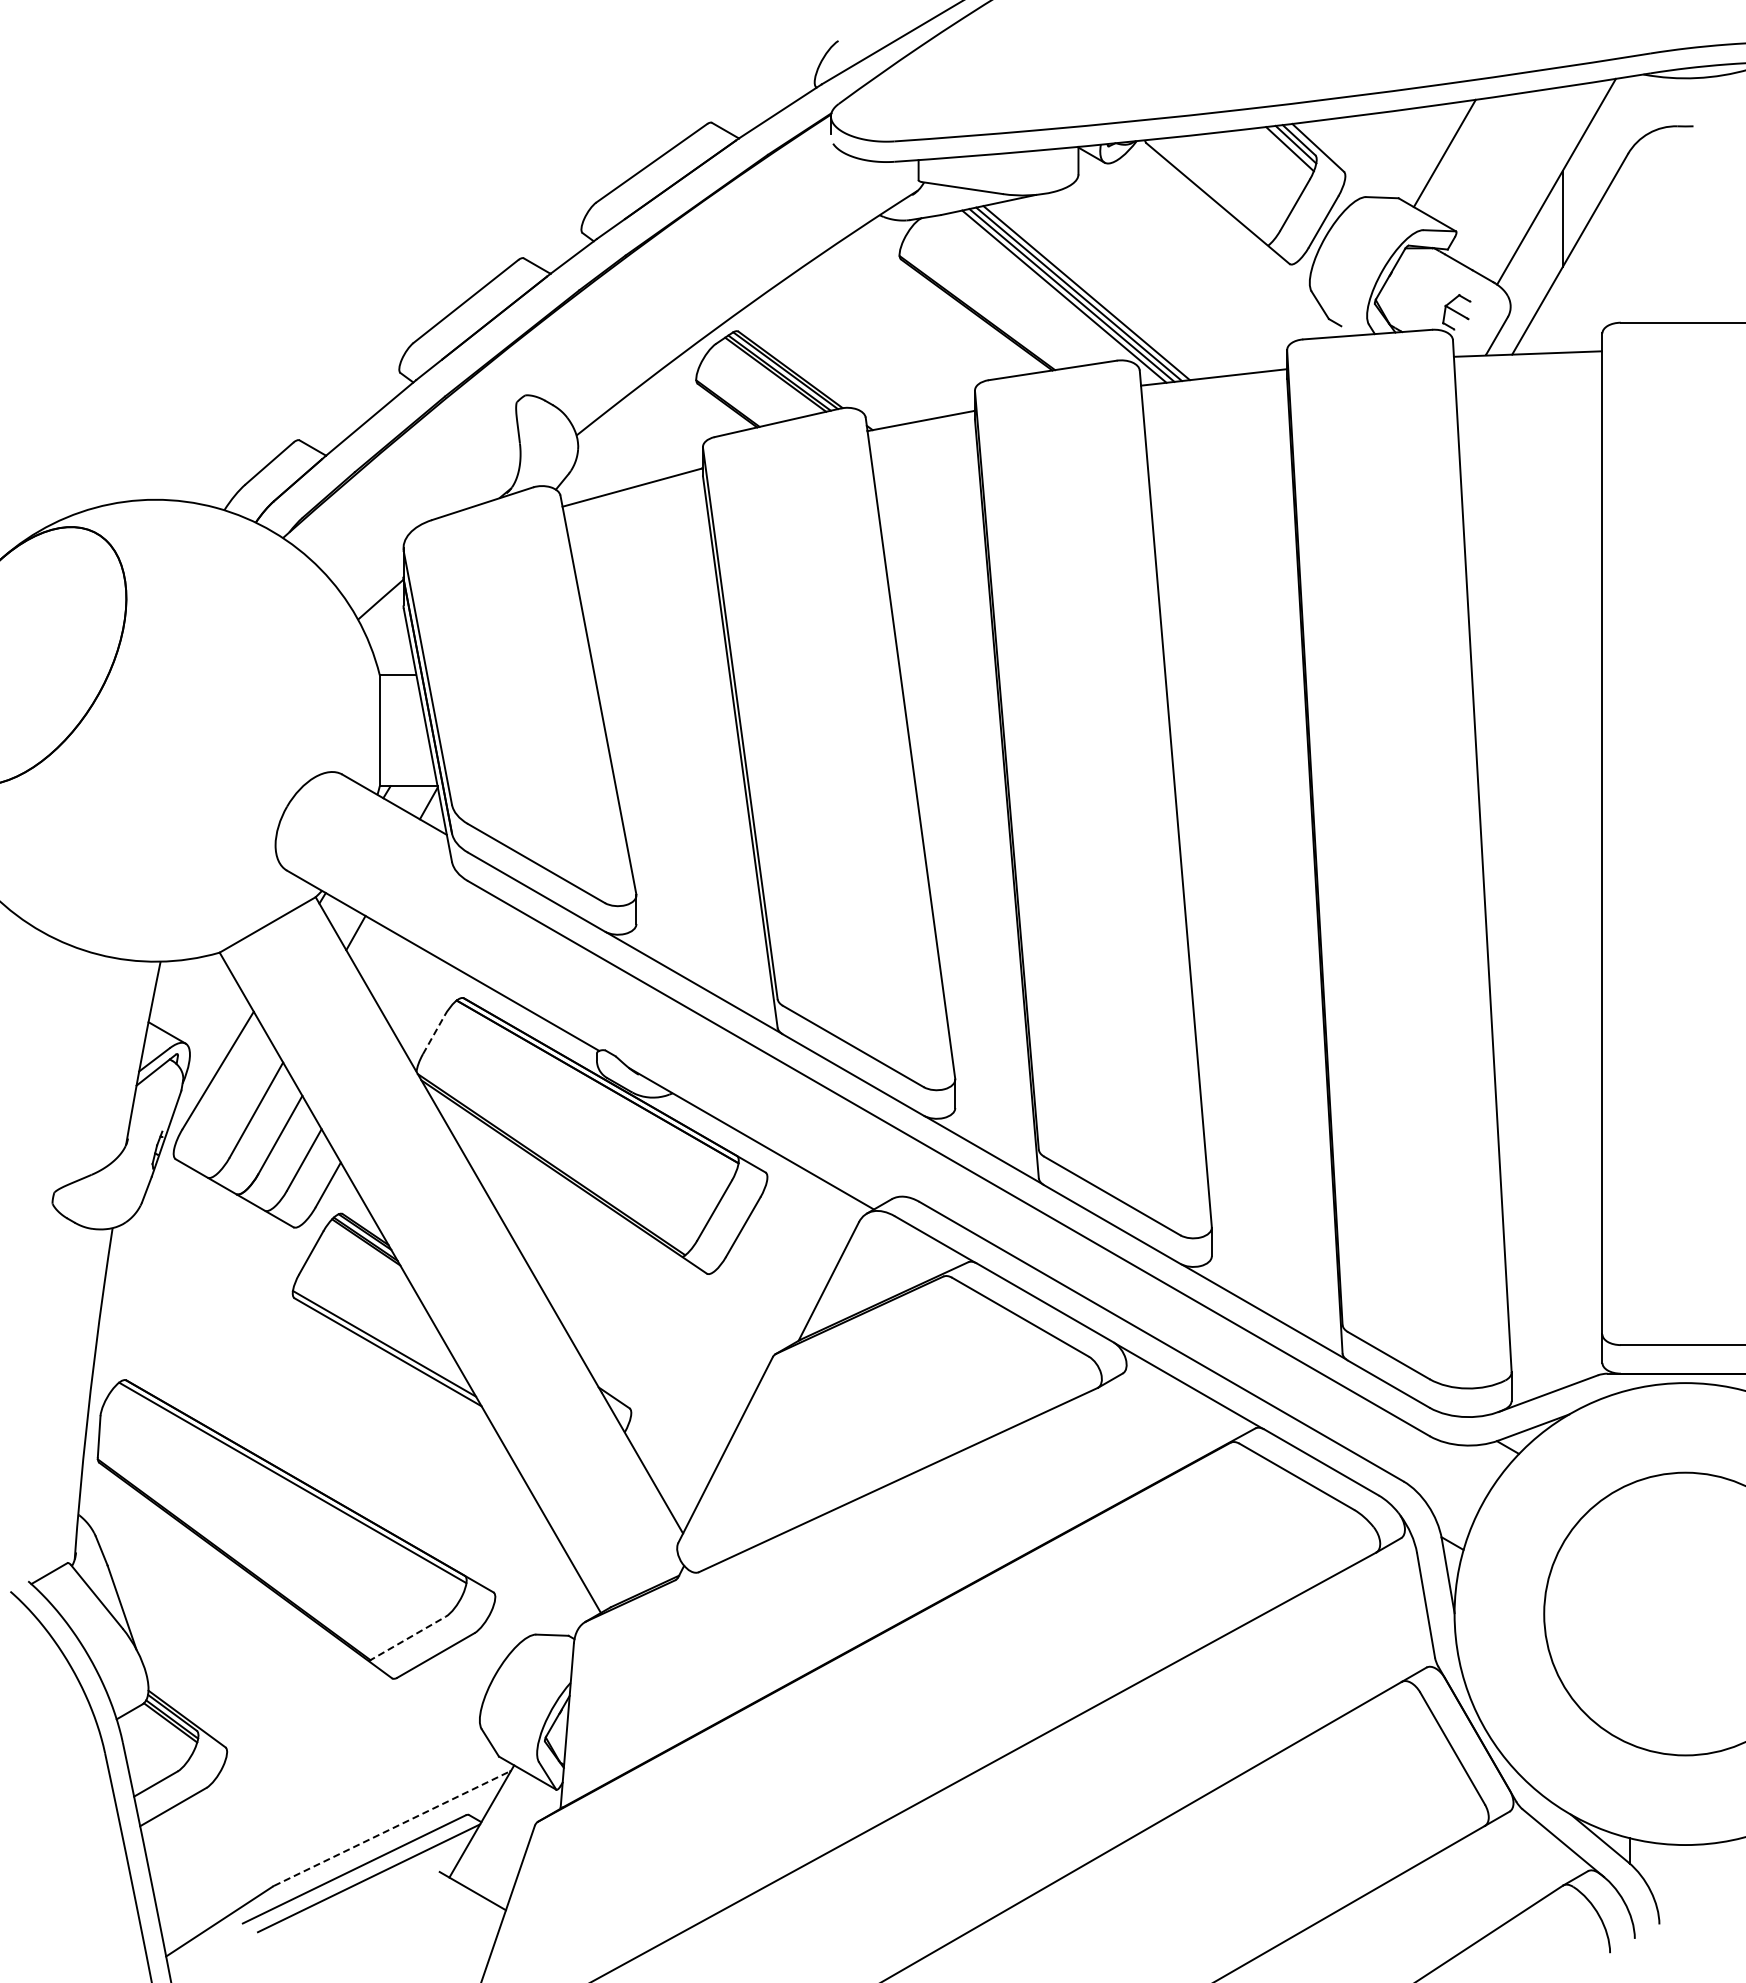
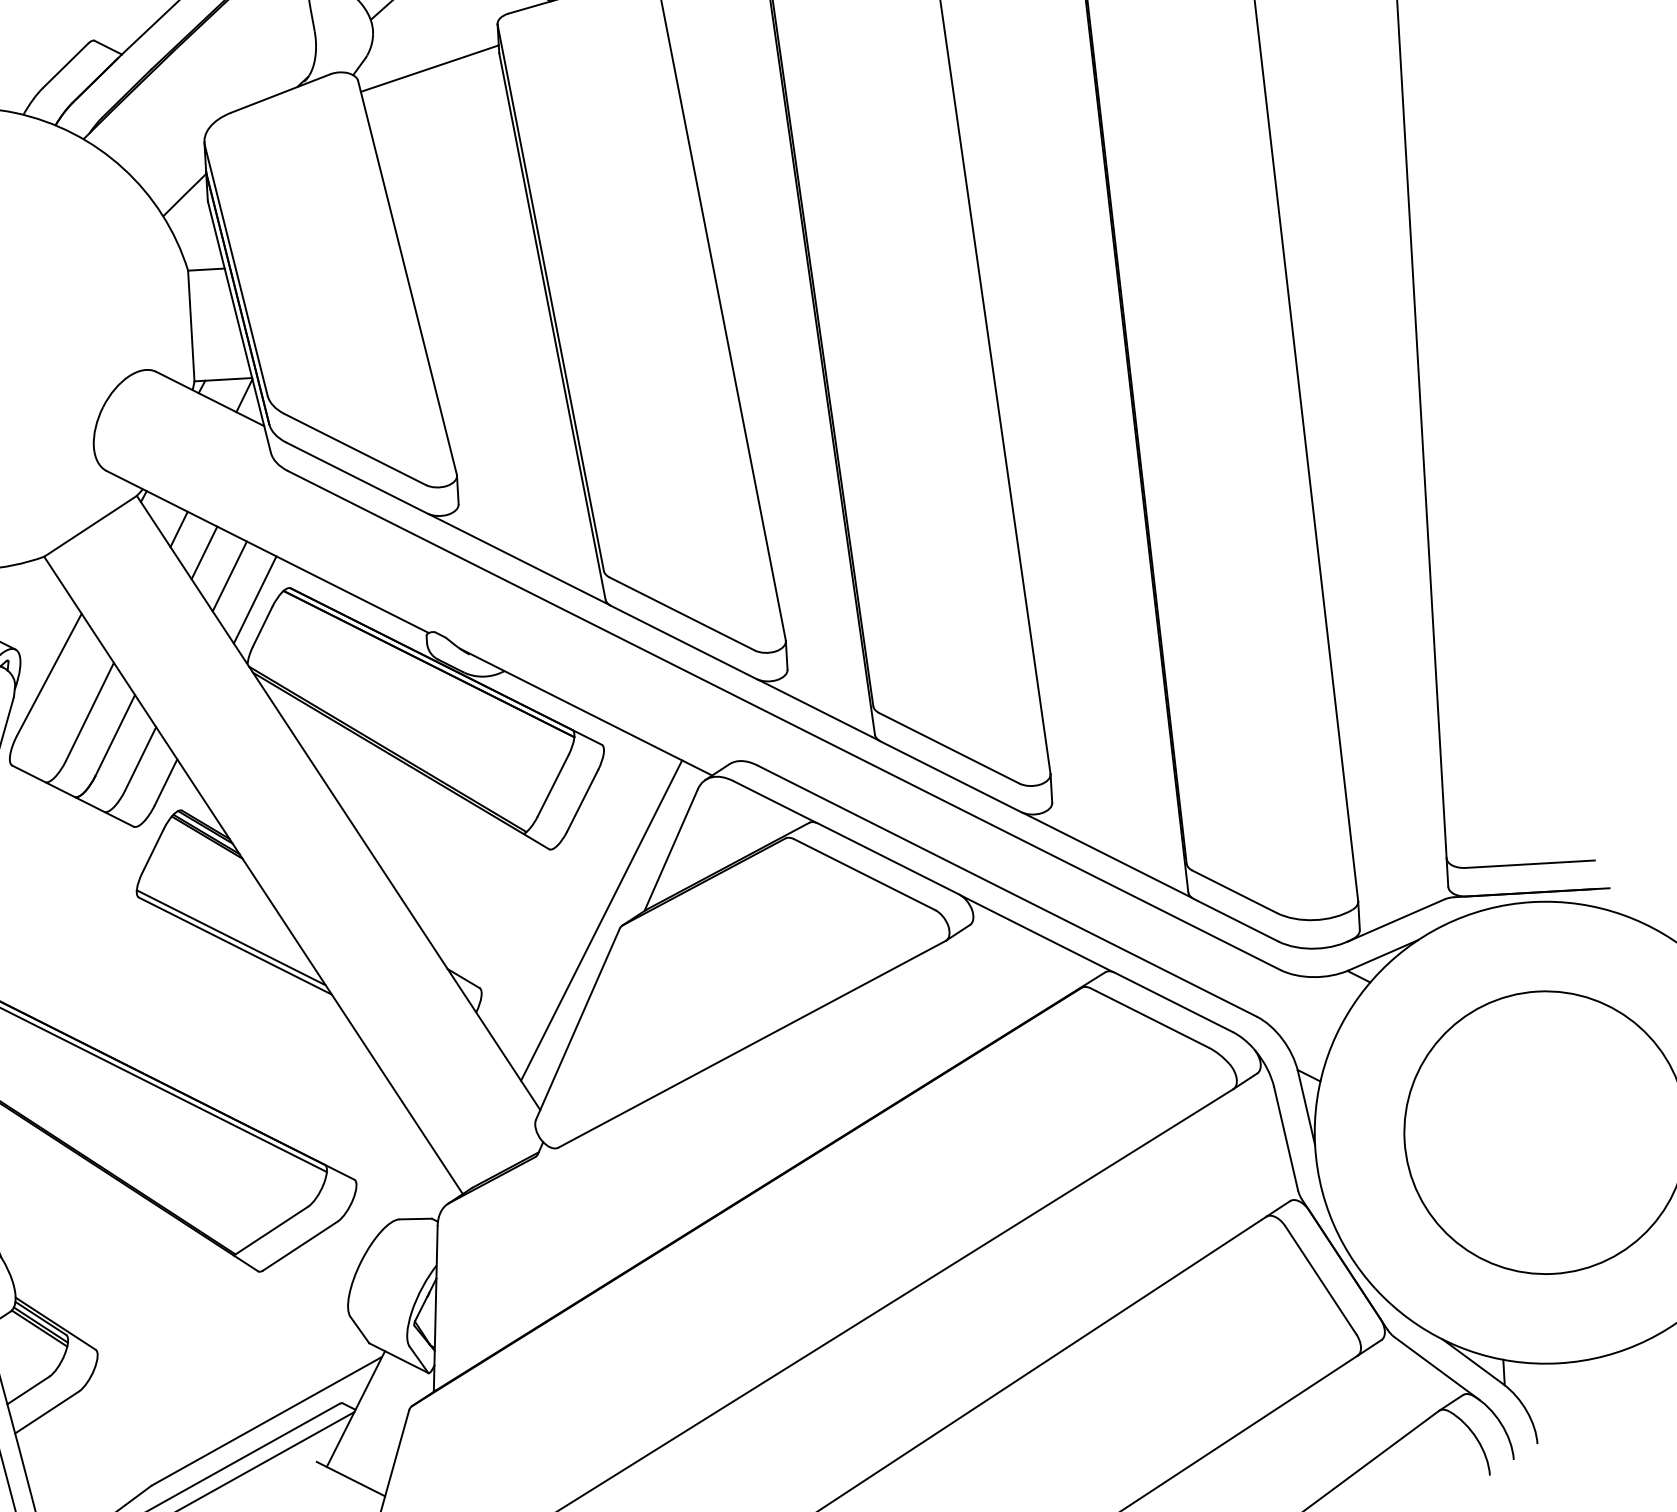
line: (379, 957) -> (204, 552), added
line: (403, 982) -> (229, 576), added
line: (427, 1007) -> (254, 599), added
line: (433, 1035) -> (262, 627), dashed -> solid
line: (754, 1347) -> (600, 920), added
line: (407, 1638) -> (271, 1230), dashed -> solid
line: (391, 1828) -> (266, 1421), dashed -> solid

